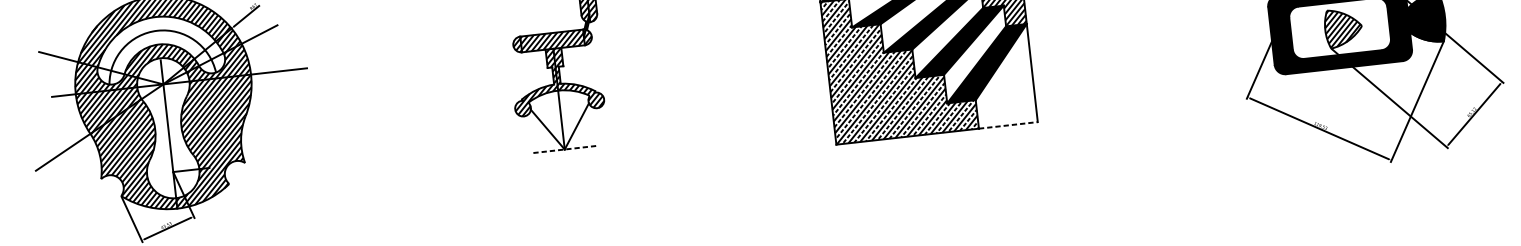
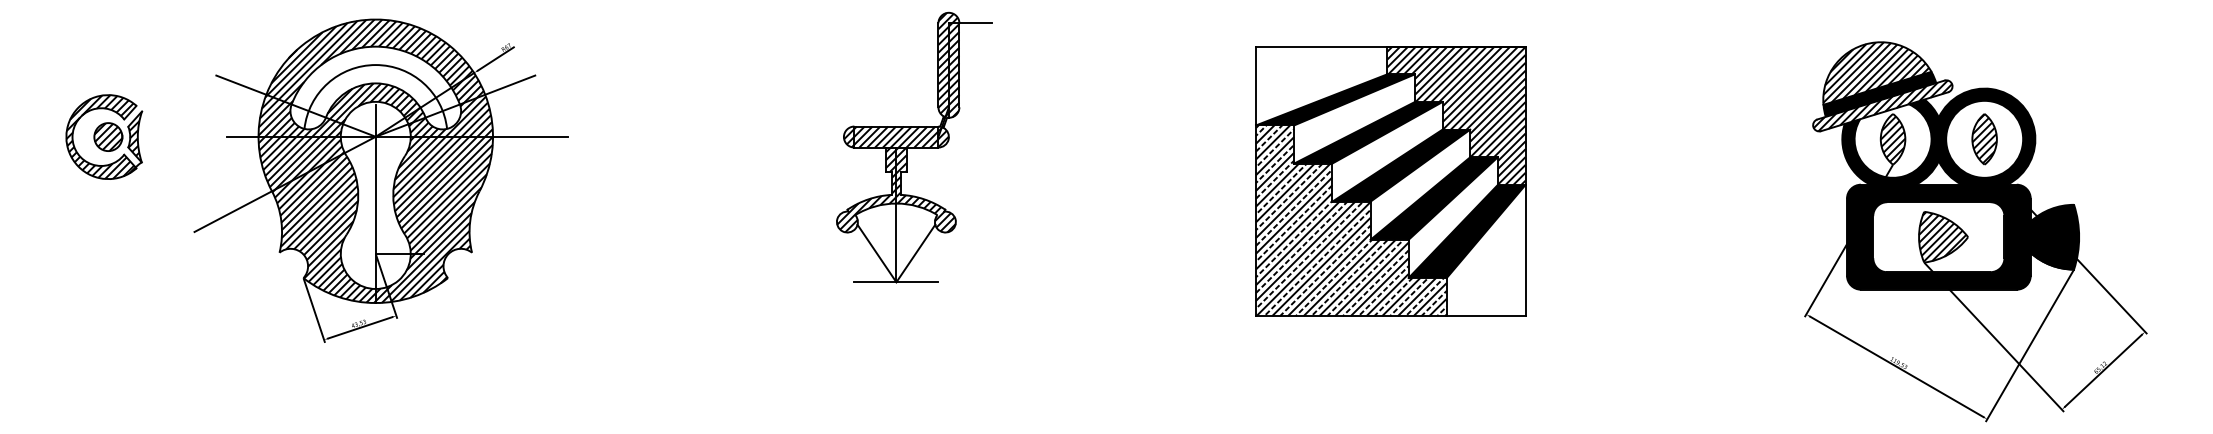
line: (1008, 125) -> (1486, 316), dashed -> solid
line: (564, 149) -> (896, 282), dashed -> solid

